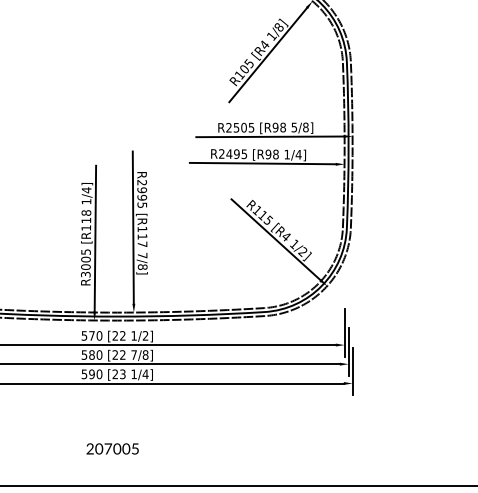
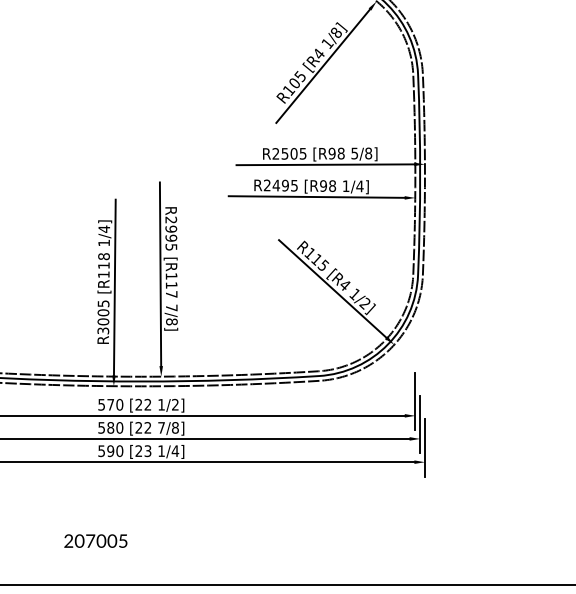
text: (112, 448) -> (95, 540), moved

